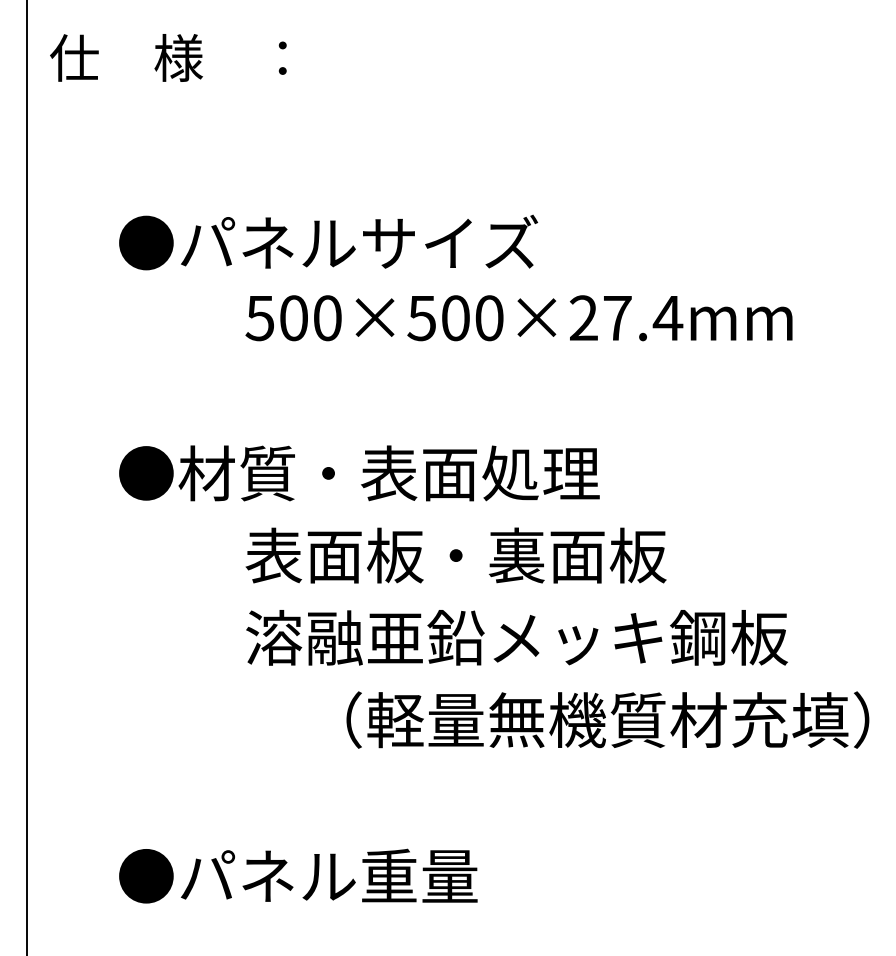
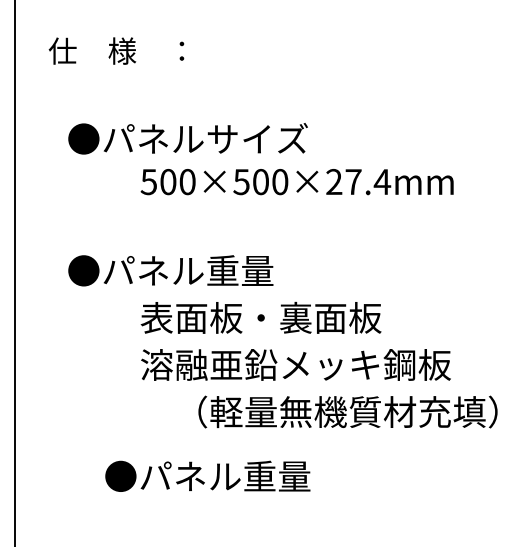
text: (168, 56) -> (116, 50), moved
text: (388, 472) -> (222, 270), ●材質・表面処理 -> ●パネル重量
text: (297, 874) -> (207, 475), moved

